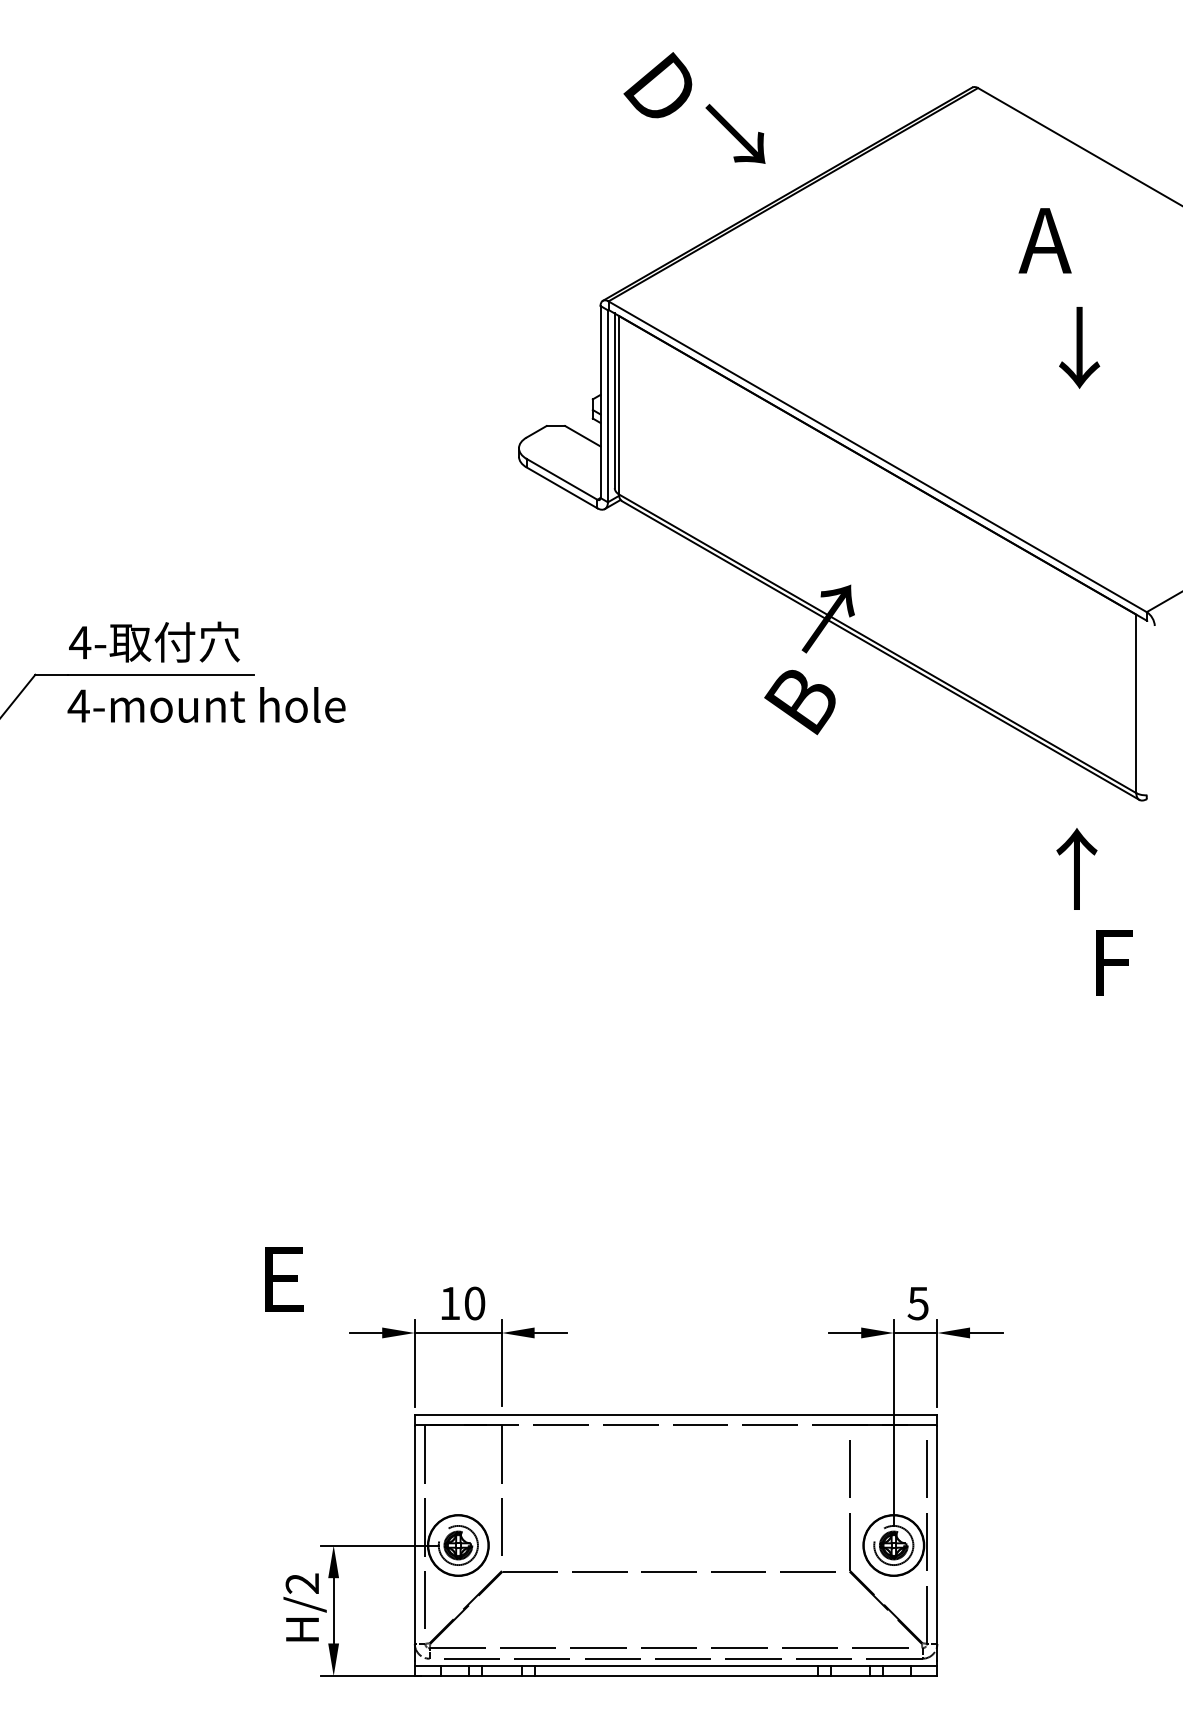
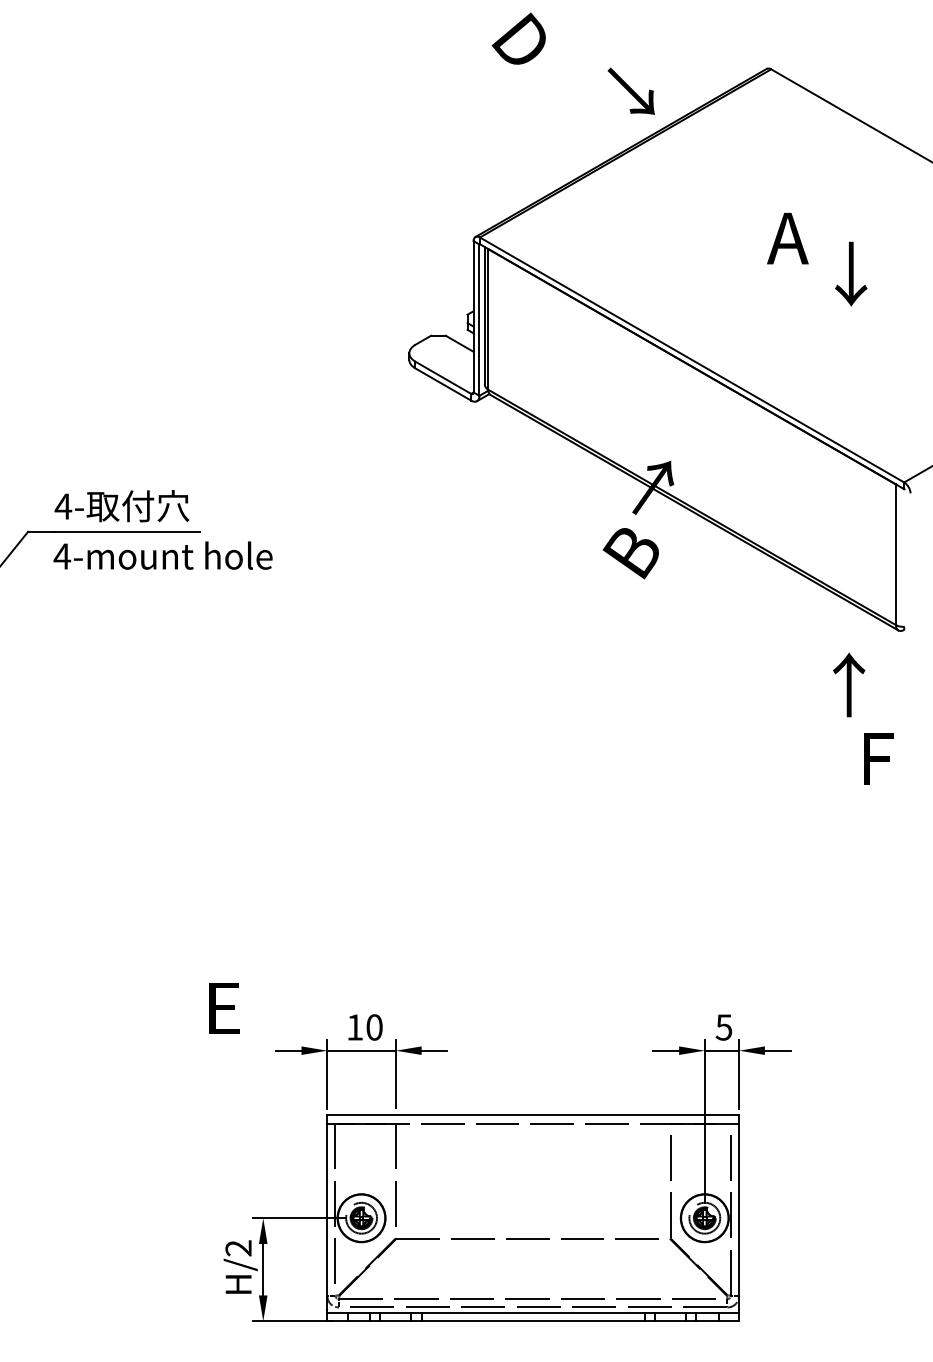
text: (657, 85) -> (518, 38), moved
text: (735, 133) -> (631, 90), moved
text: (1044, 240) -> (787, 238), moved

